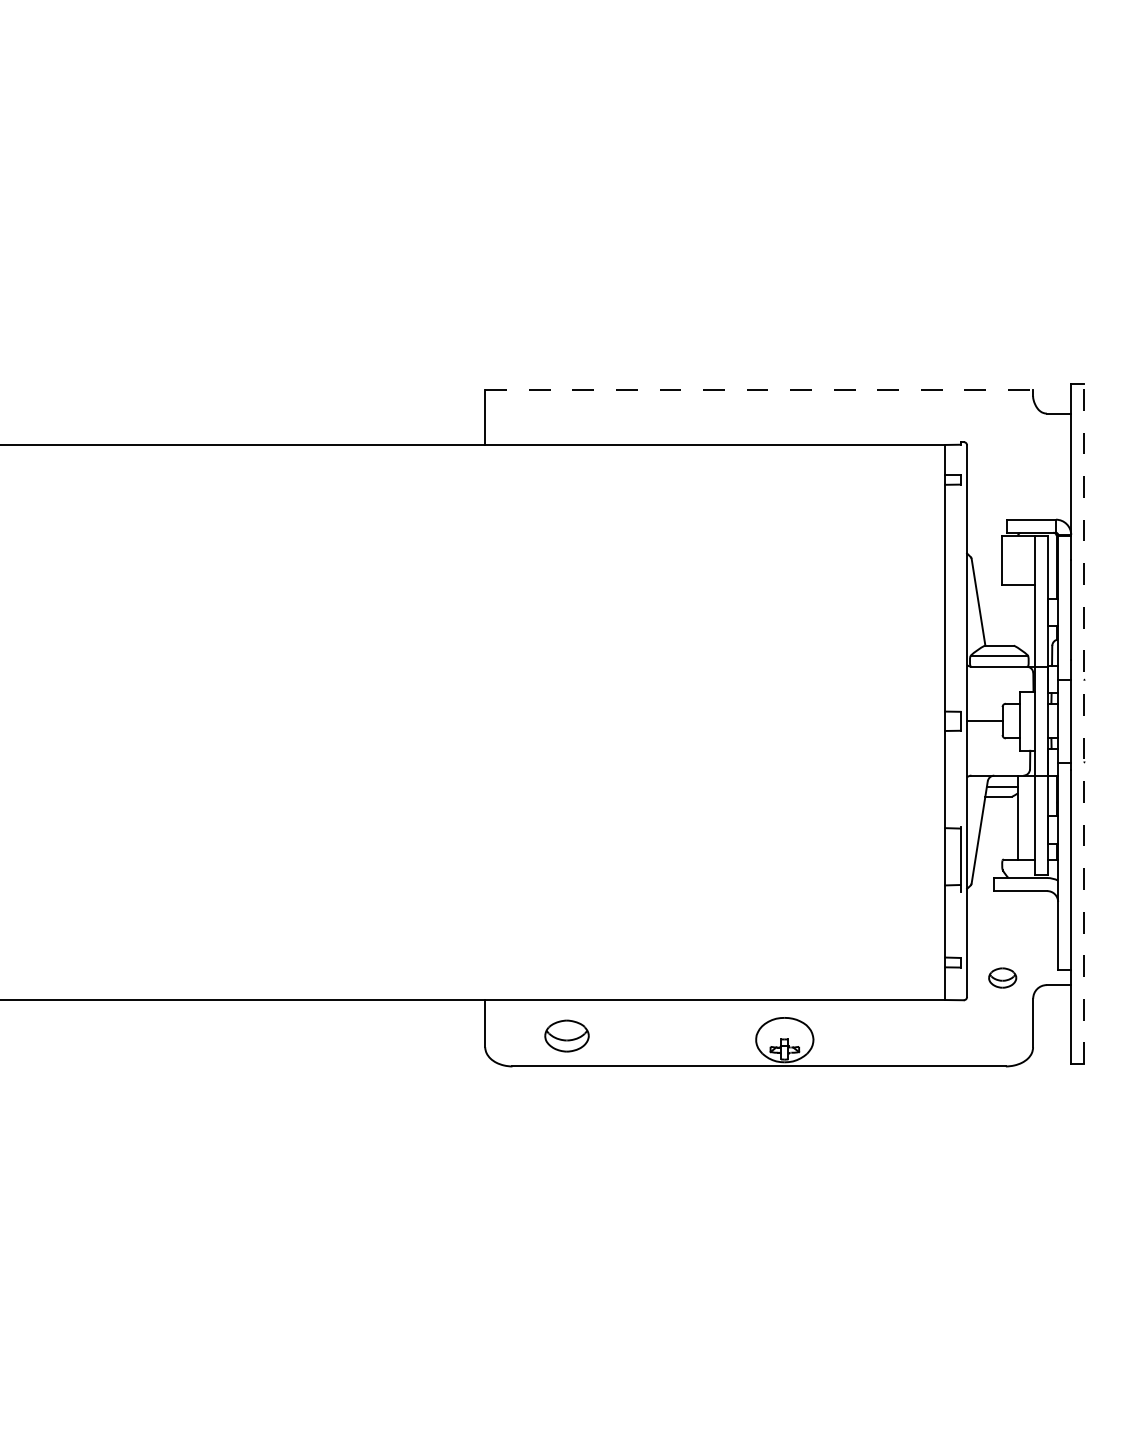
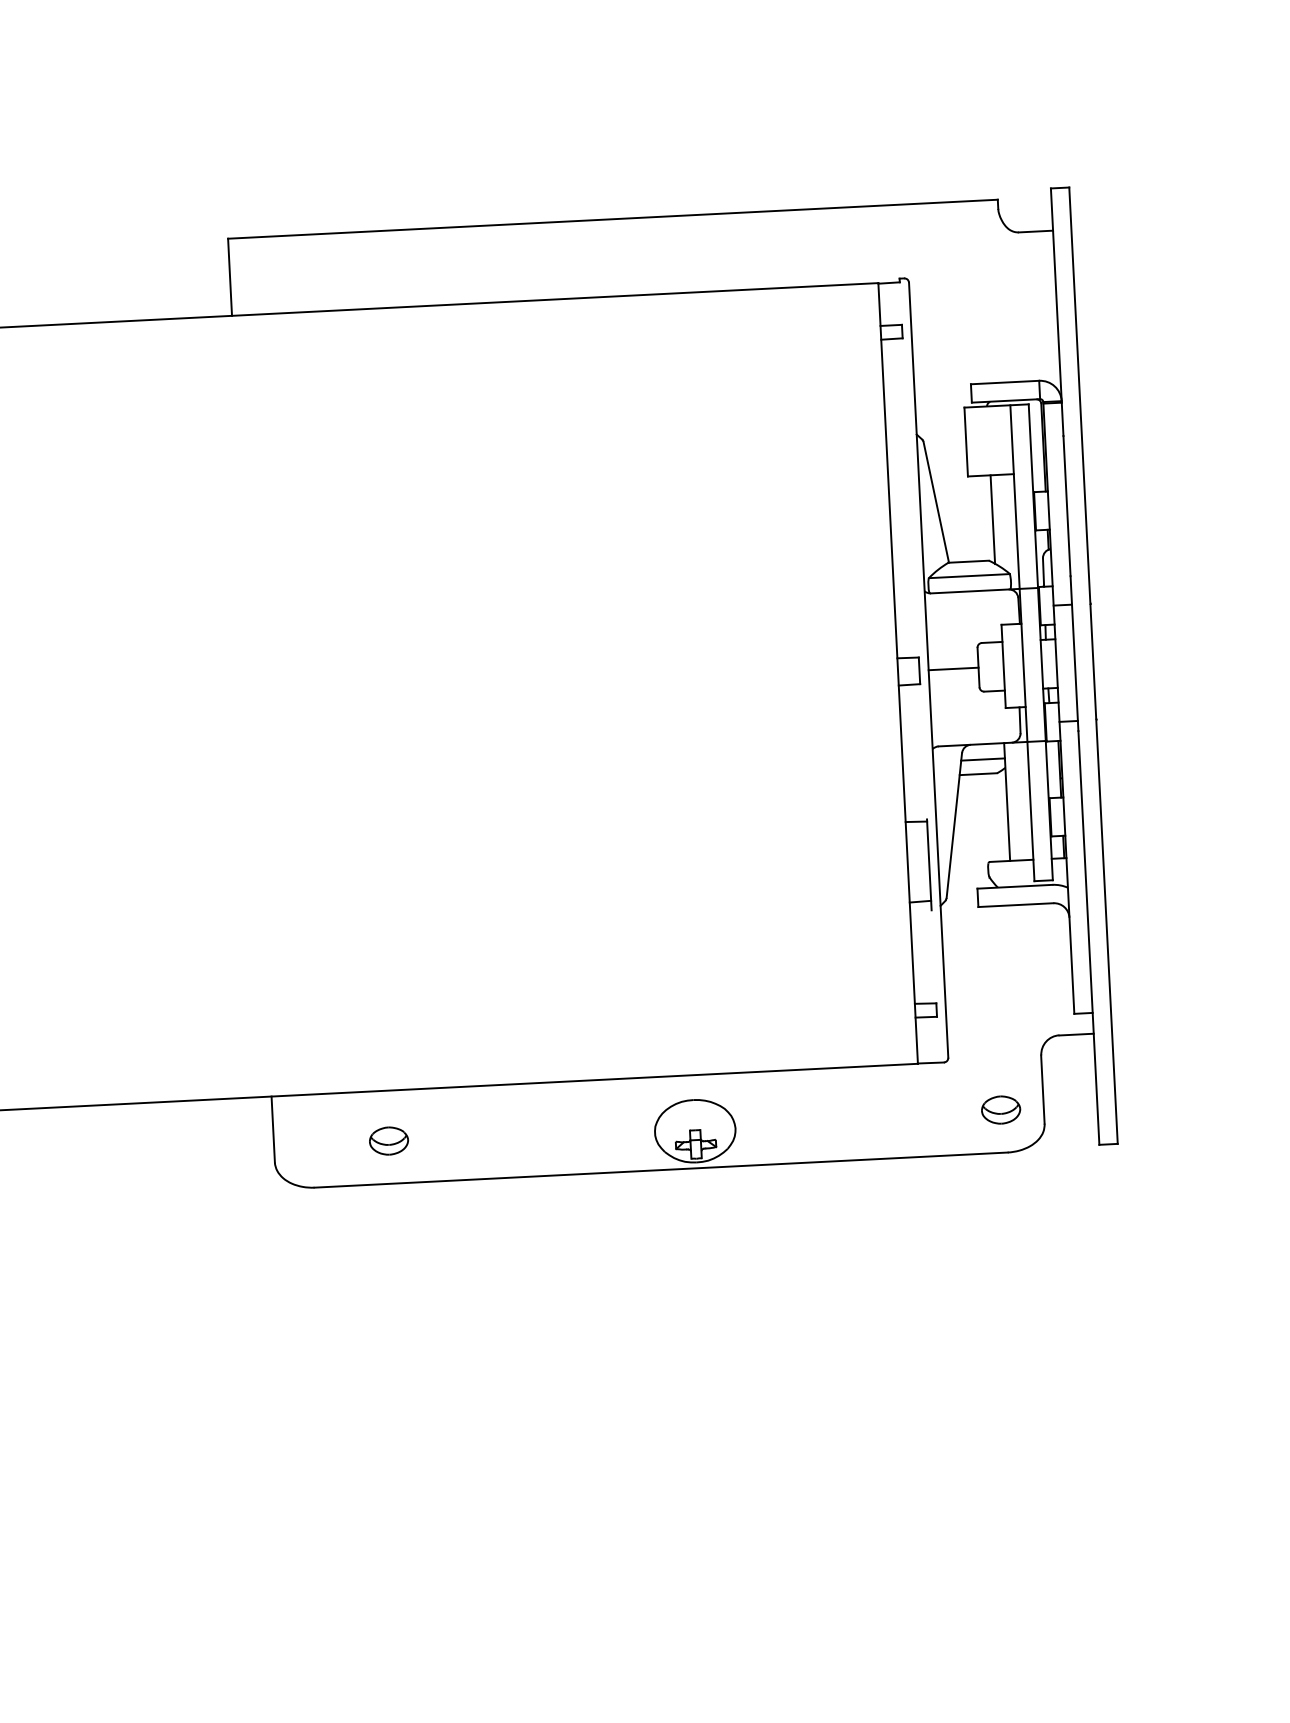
line: (759, 389) -> (613, 219), dashed -> solid
line: (1018, 616) -> (993, 519), added
line: (1084, 723) -> (1093, 665), dashed -> solid
part: (1002, 977) -> (1000, 1109), moved
part: (566, 1035) -> (388, 1140), size x0.62

